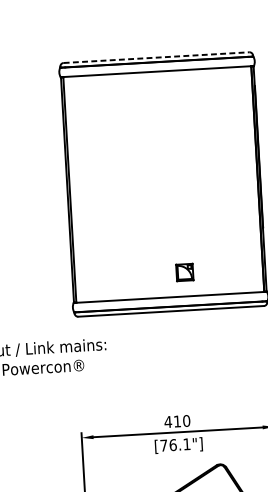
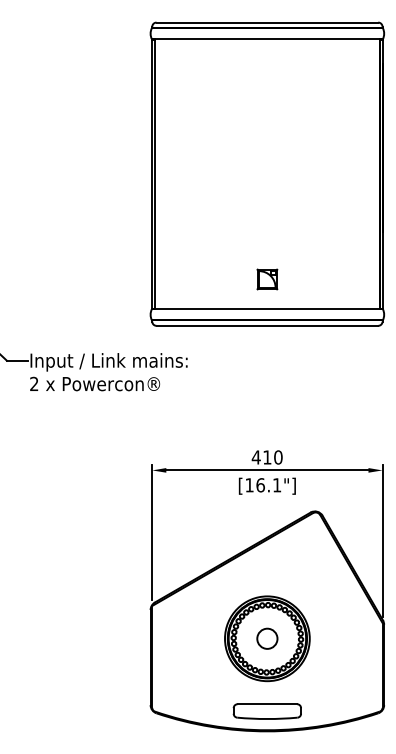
line: (156, 57) -> (267, 22), dashed -> solid
part: (184, 272) -> (267, 279), moved
text: (163, 445) -> (249, 485), [76.1"] -> [16.1"]

